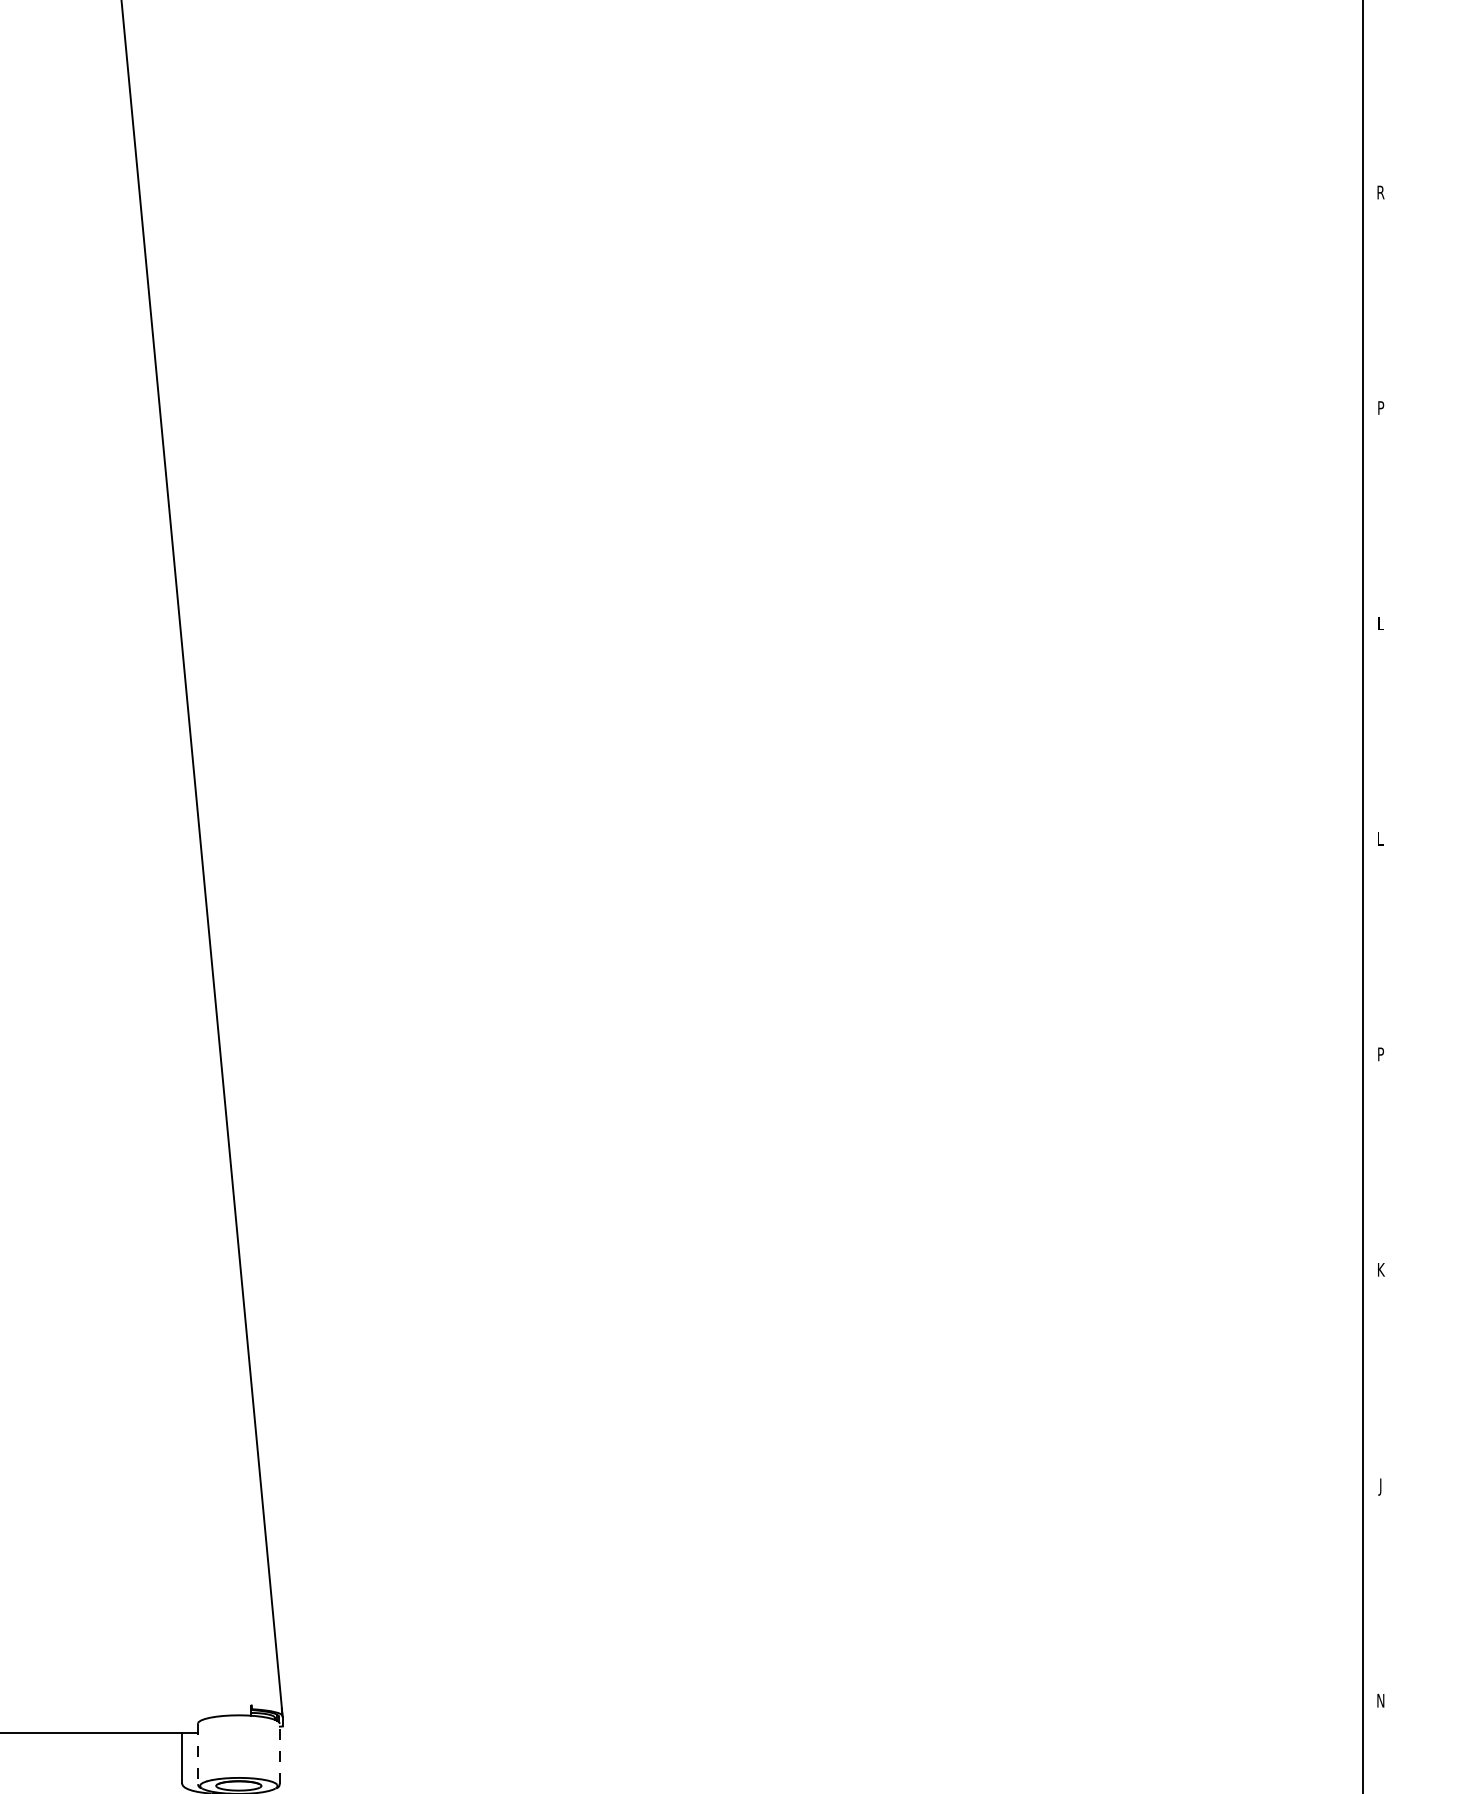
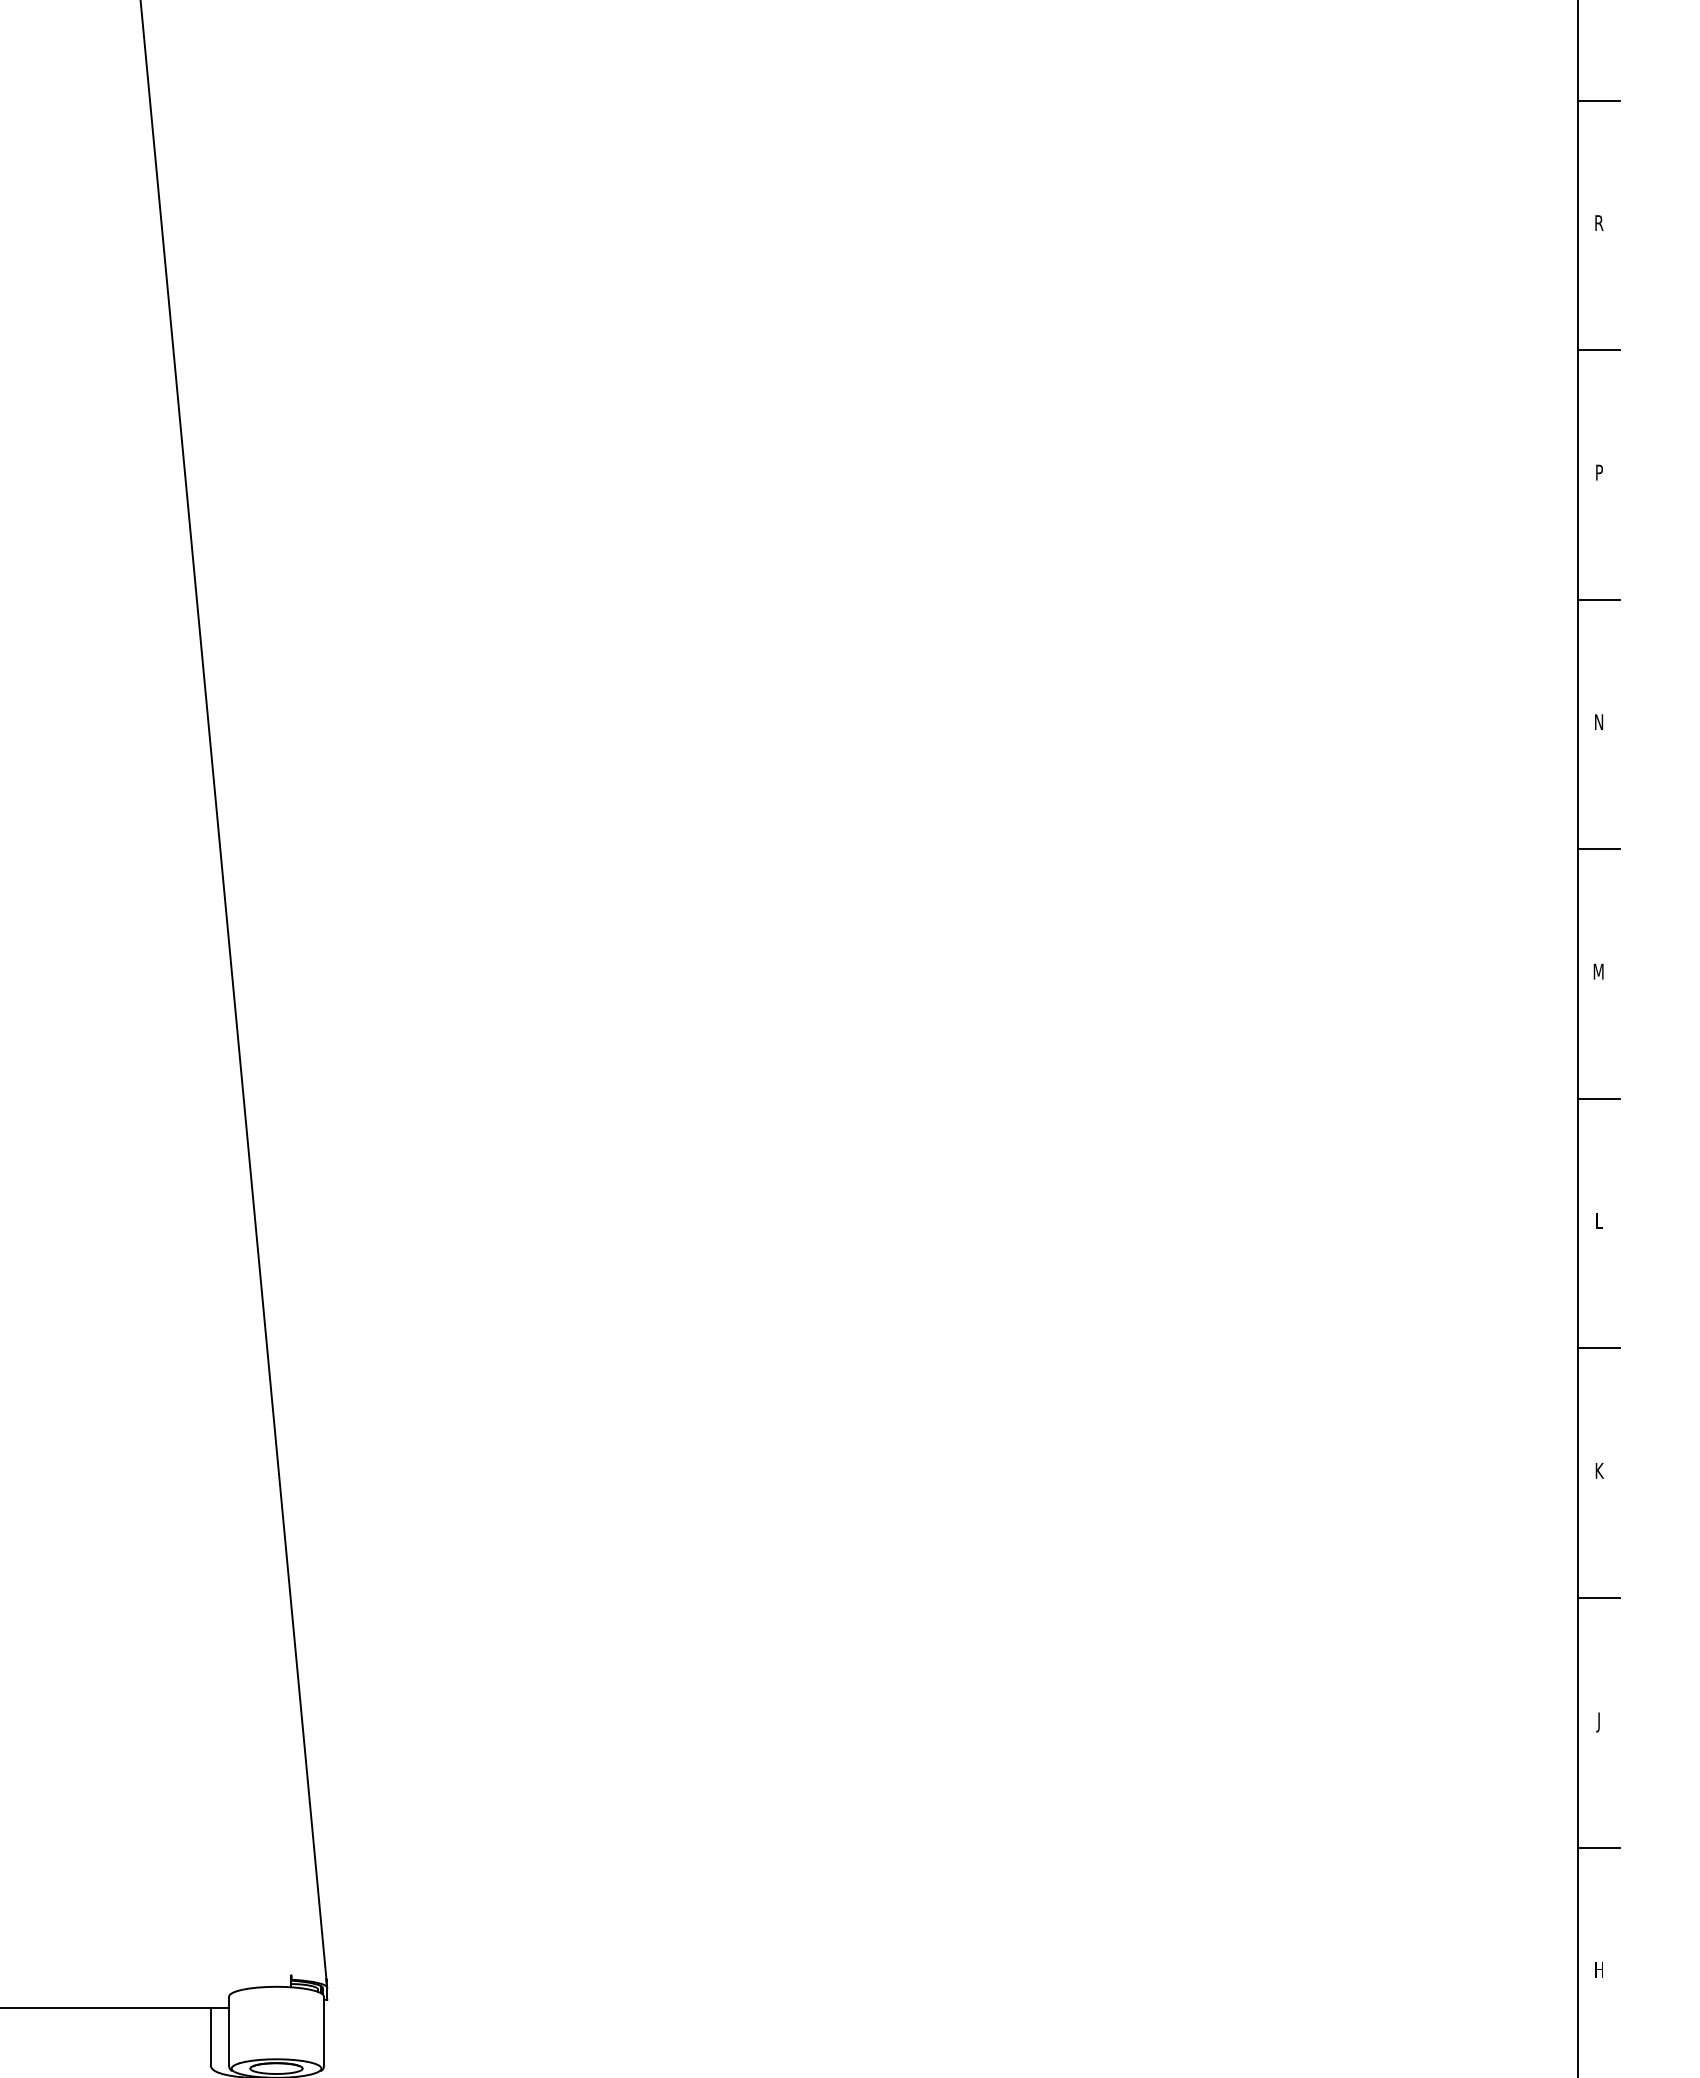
line: (1381, 86) -> (1599, 100), added
line: (1381, 302) -> (1599, 350), added
line: (1381, 517) -> (1599, 599), added
text: (1381, 623) -> (1599, 722), L -> N
line: (1381, 733) -> (1599, 849), added
text: (1380, 838) -> (1598, 971), L -> M
line: (1381, 948) -> (1599, 1098), added
text: (1381, 1054) -> (1599, 1221), P -> L
line: (1381, 1164) -> (1599, 1348), added
line: (1381, 1380) -> (1599, 1598), added
line: (1381, 1595) -> (1599, 1847), added
text: (1381, 1700) -> (1599, 1969), N -> H
line: (197, 1753) -> (228, 2031), dashed -> solid
line: (280, 1753) -> (324, 2031), dashed -> solid

